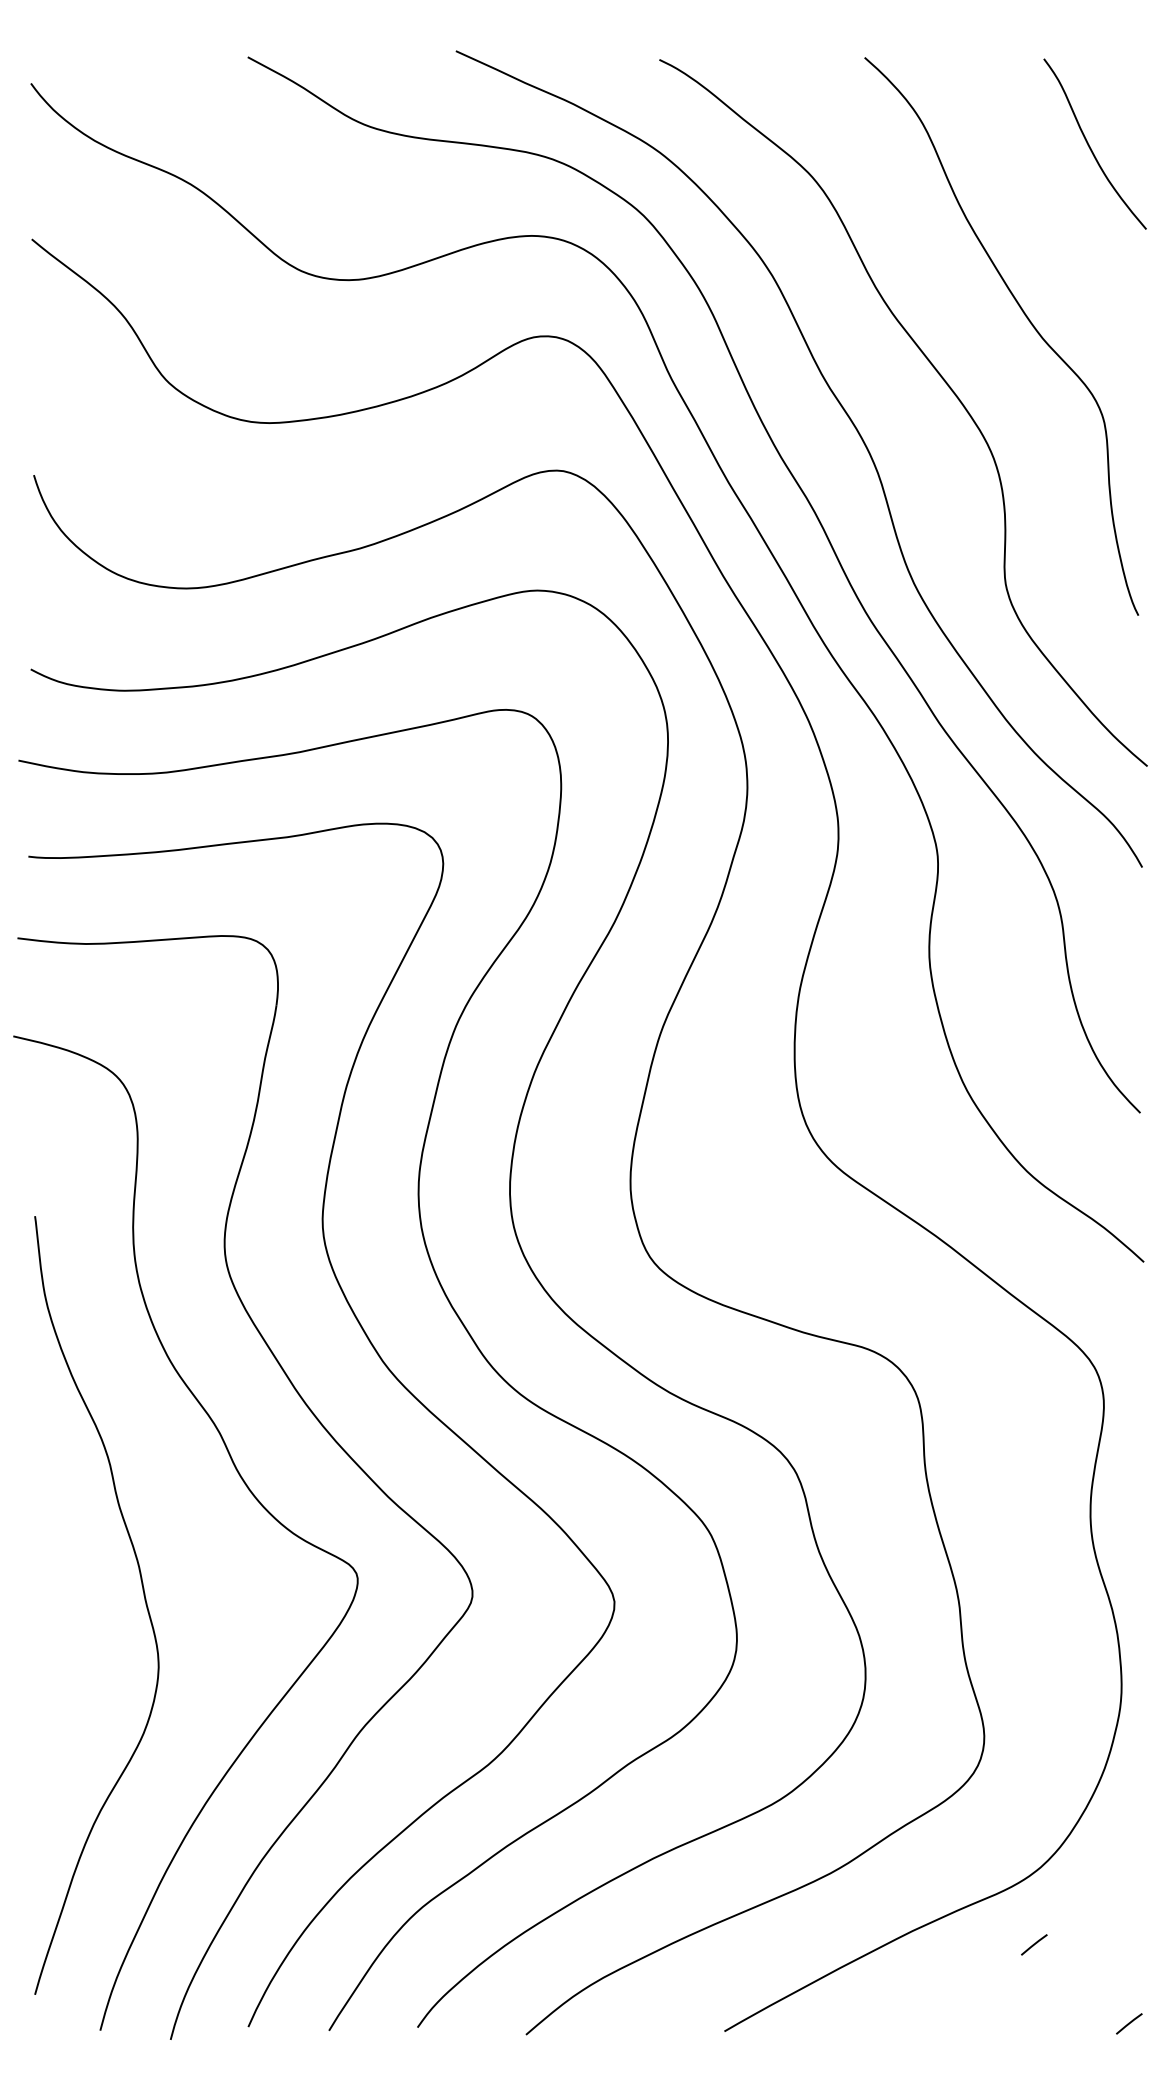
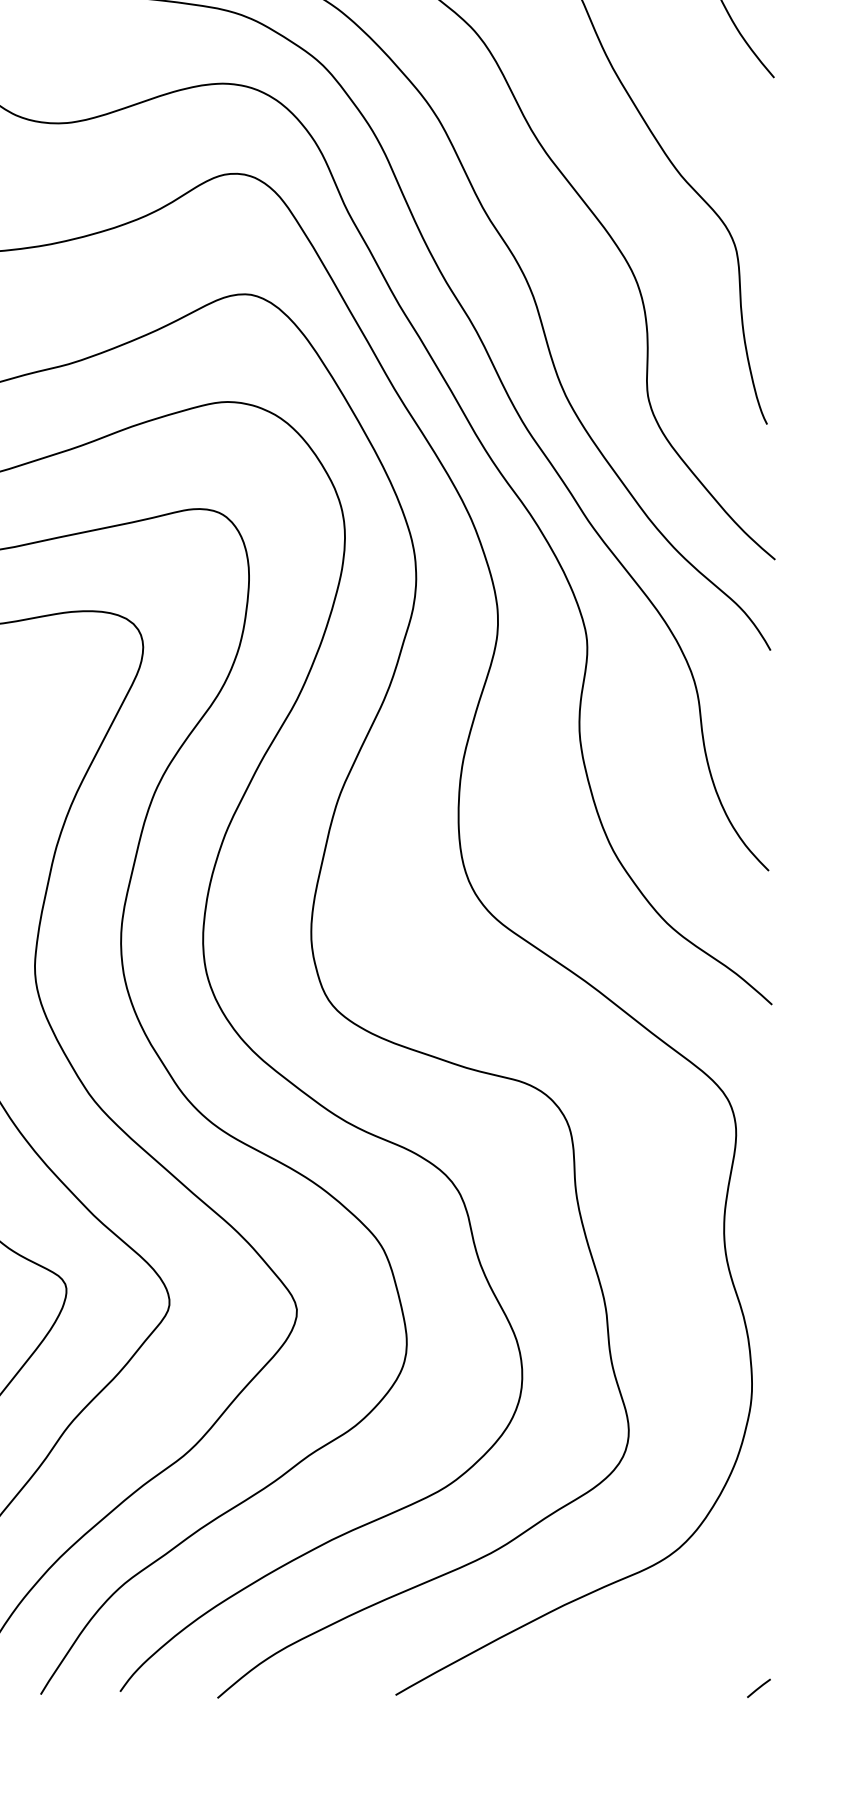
line: (1034, 1944) -> (673, 1617), removed

